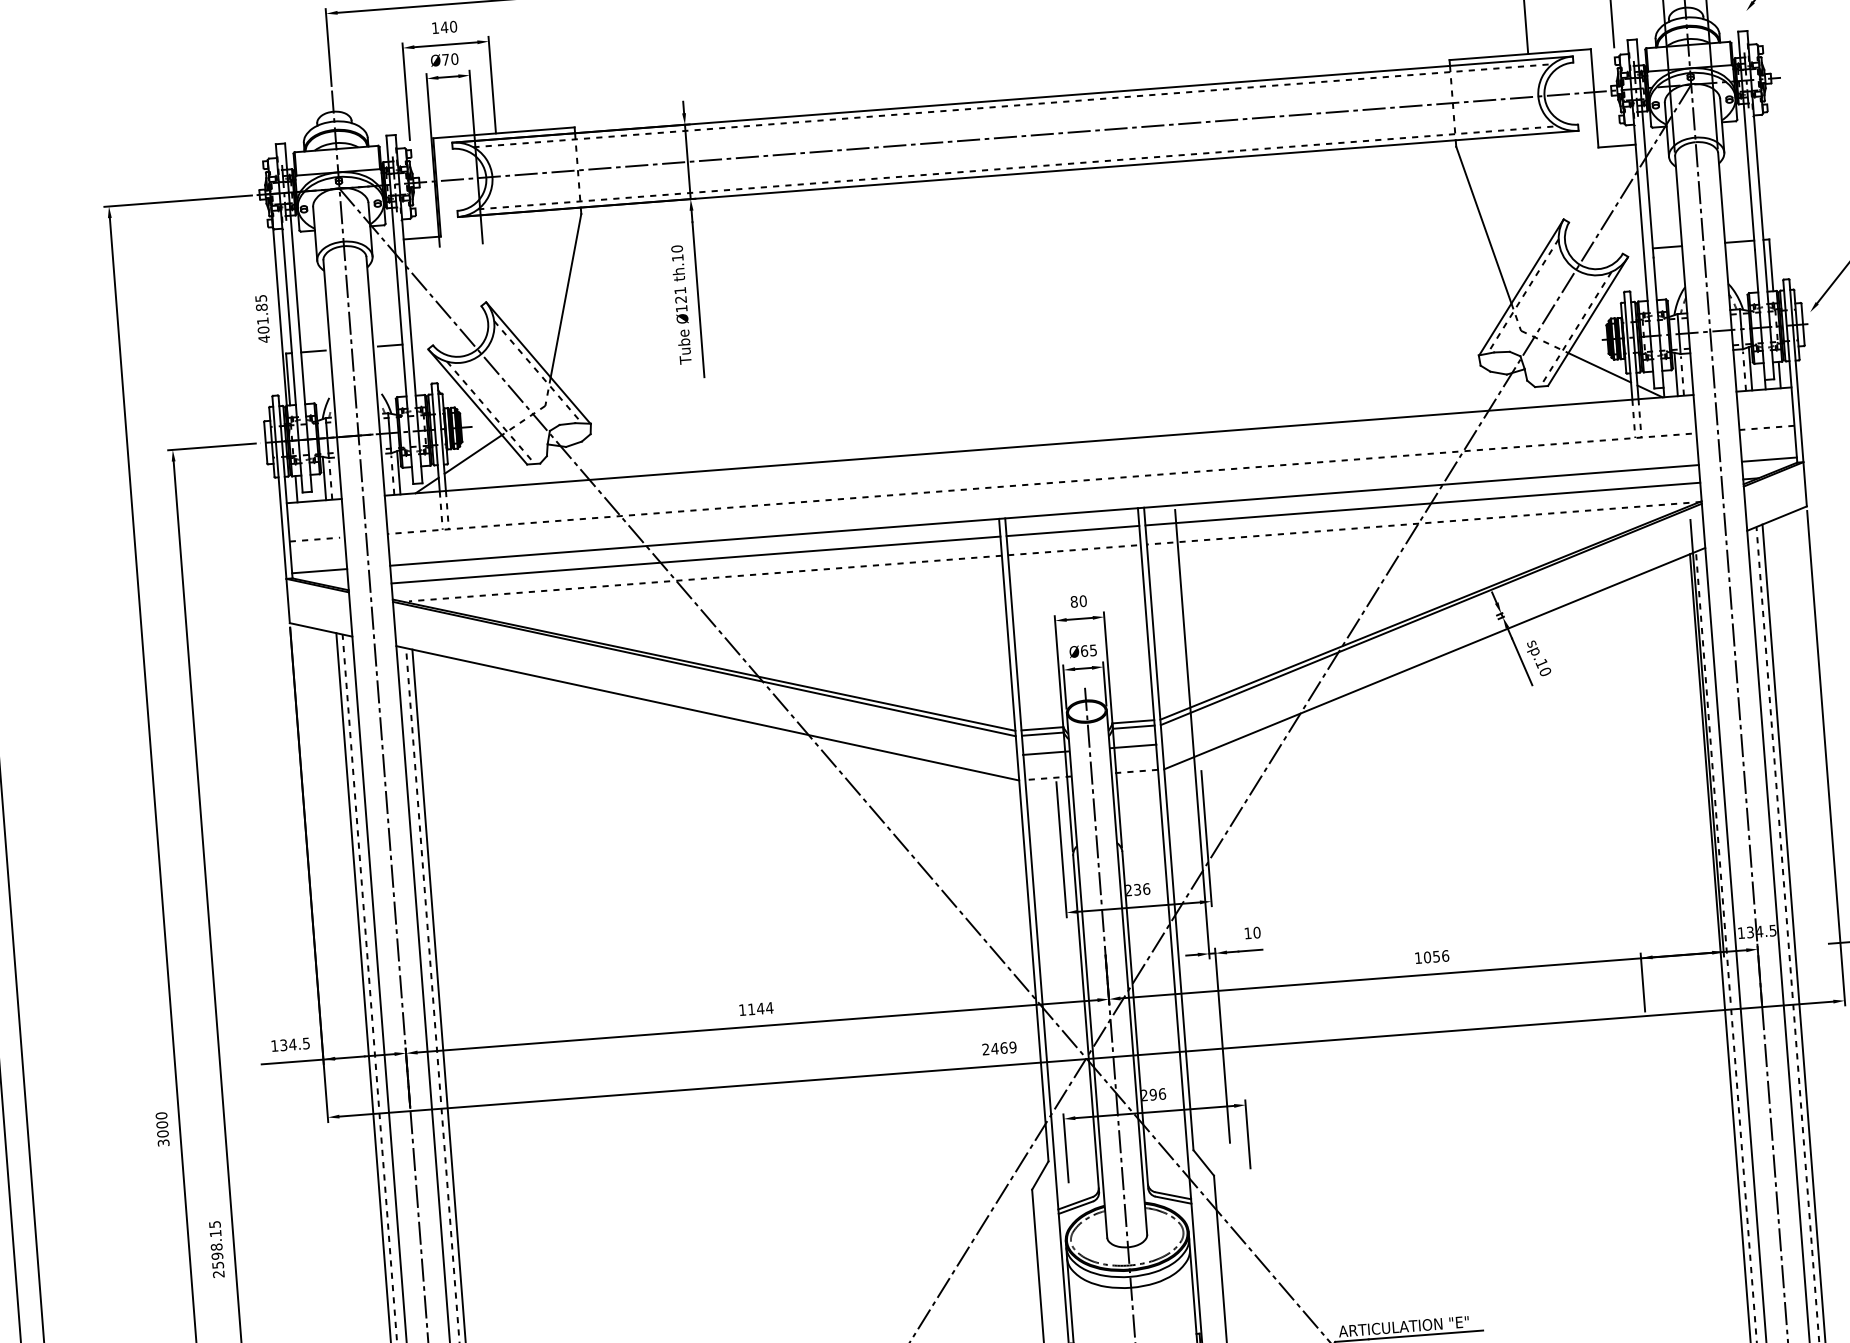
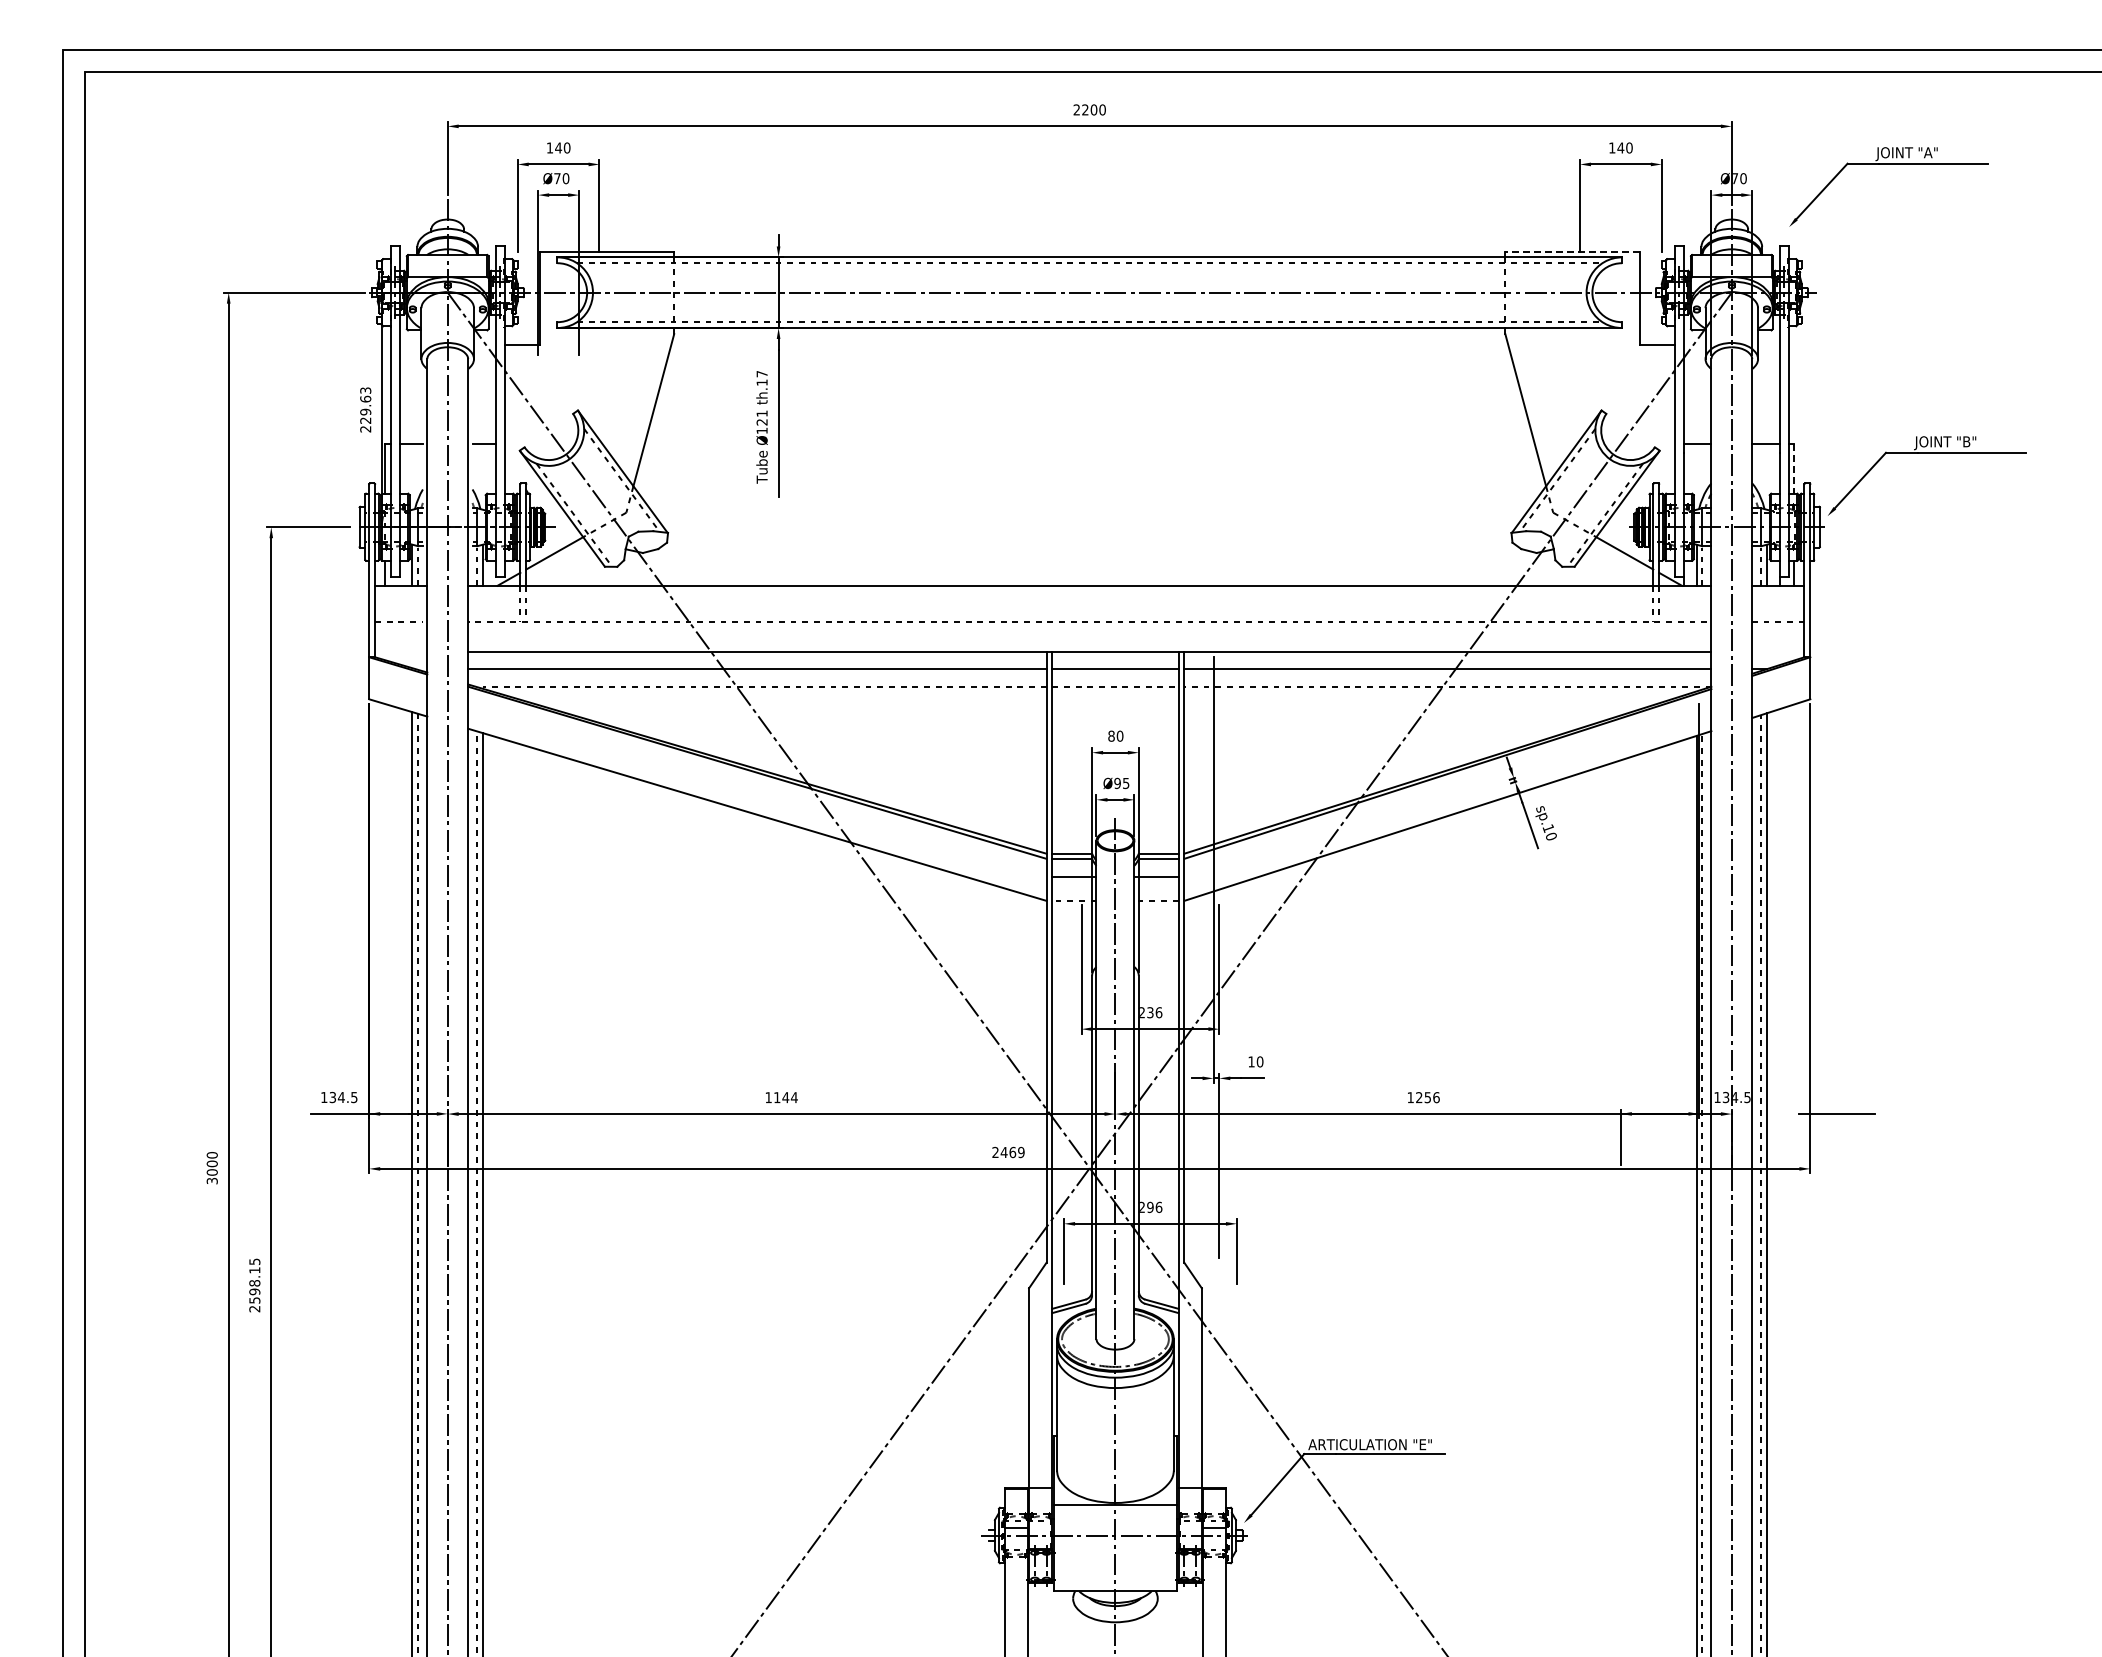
line: (1519, 54) -> (1571, 251), solid -> dashed
text: (676, 248) -> (761, 373), th.10 -> th.17
line: (1771, 265) -> (1794, 469), solid -> dashed
text: (262, 318) -> (365, 409), 401.85 -> 229.63
line: (1769, 459) -> (1778, 652), removed
line: (320, 571) -> (401, 652), removed
text: (1084, 651) -> (1117, 783), Ø65 -> Ø95
text: (1427, 957) -> (1419, 1097), 1056 -> 1256

